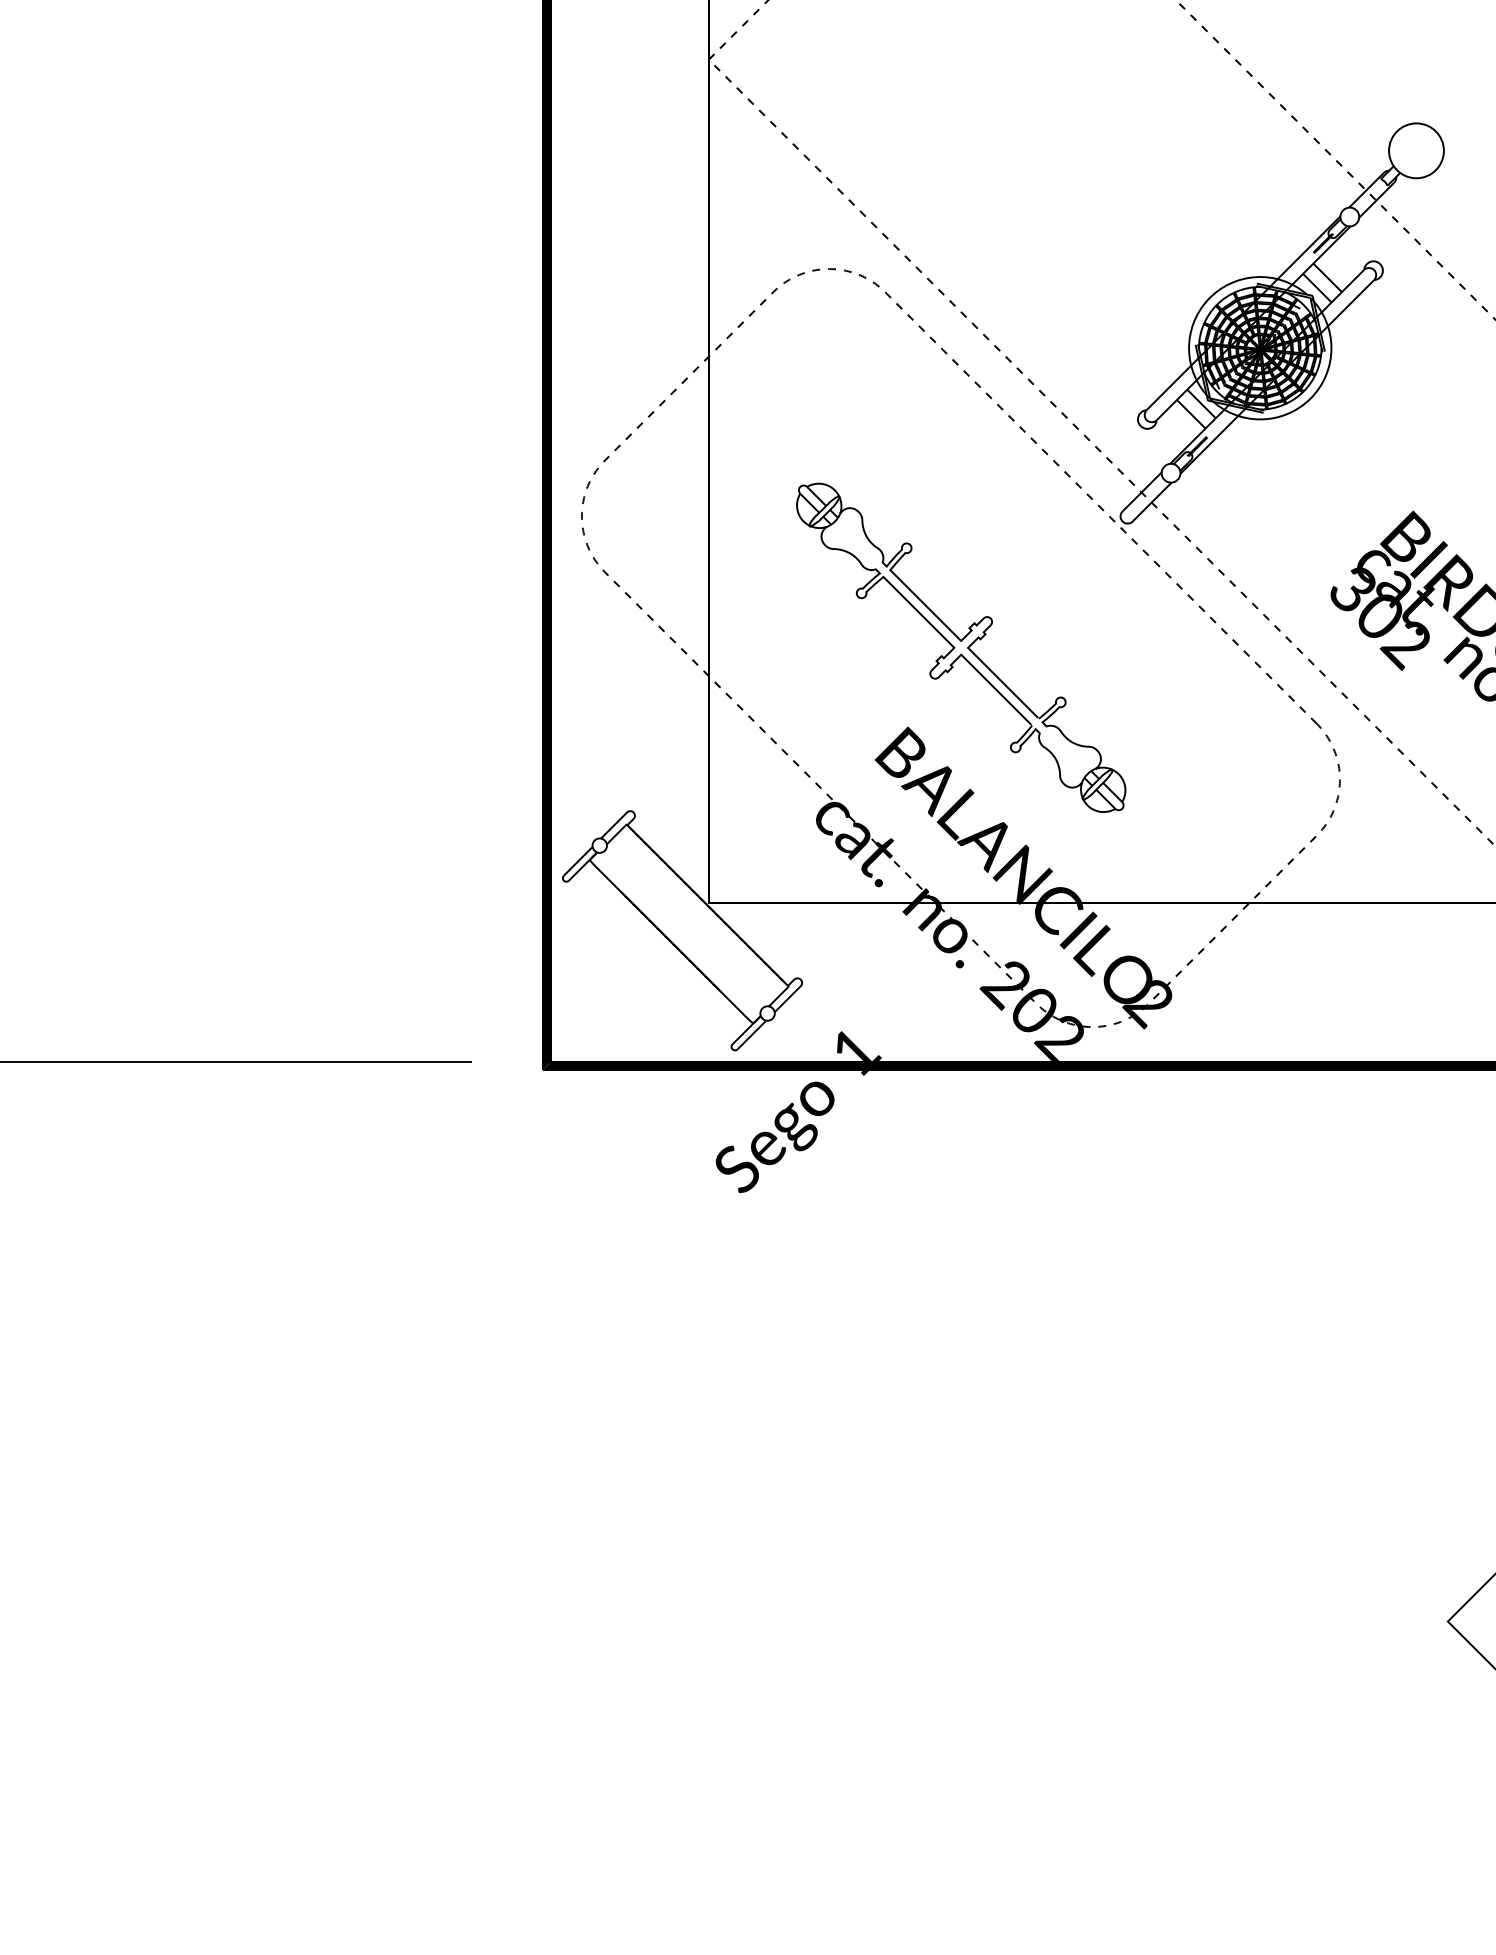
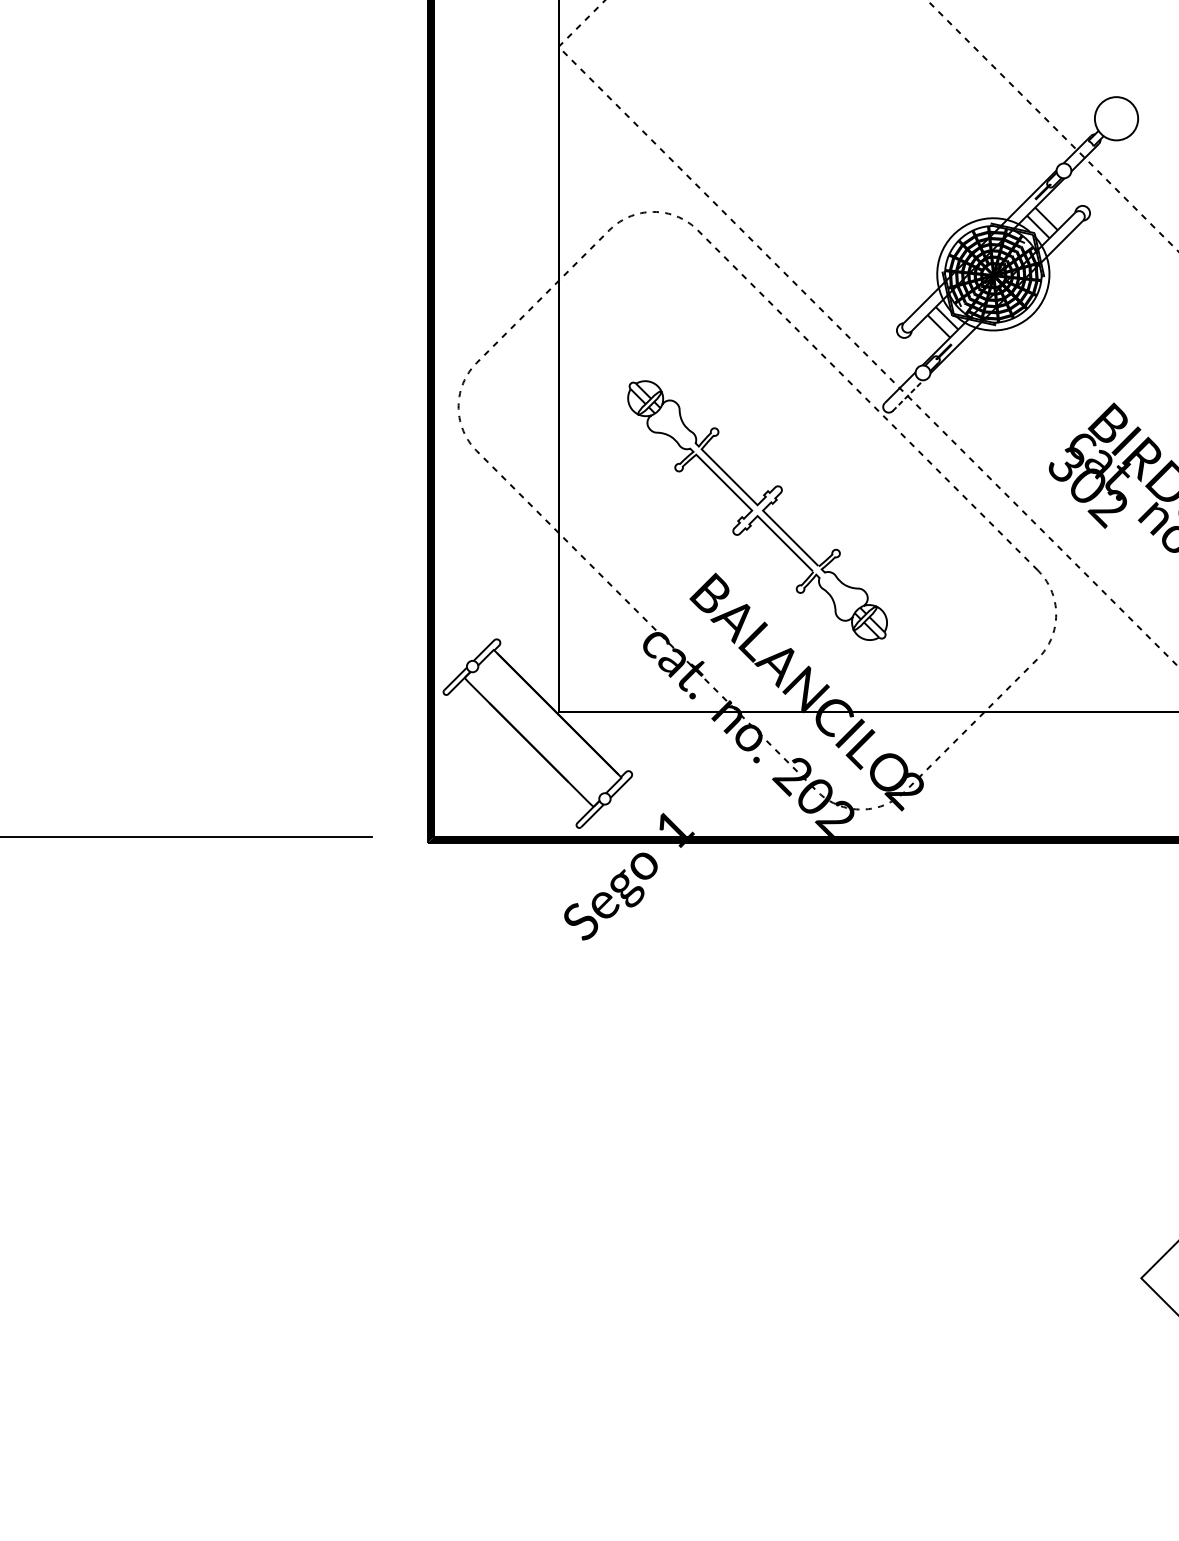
line: (1152, 502) -> (908, 396), solid -> dashed

